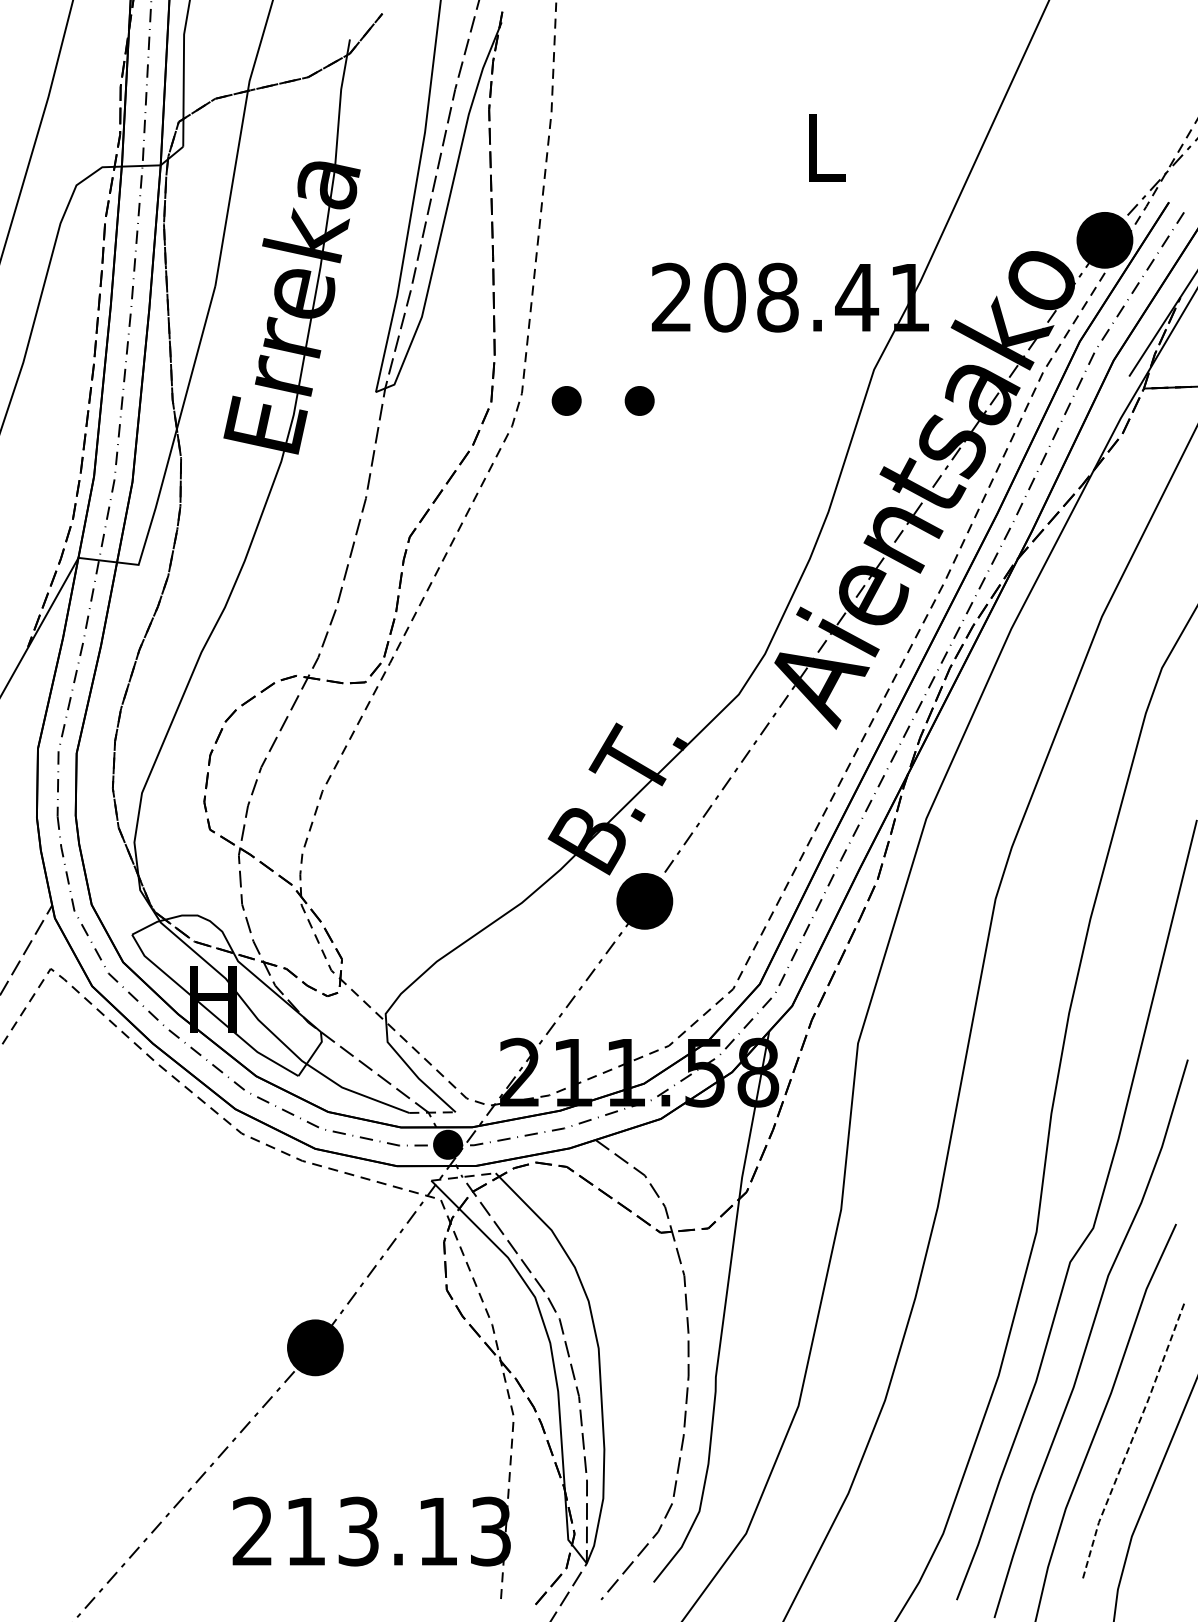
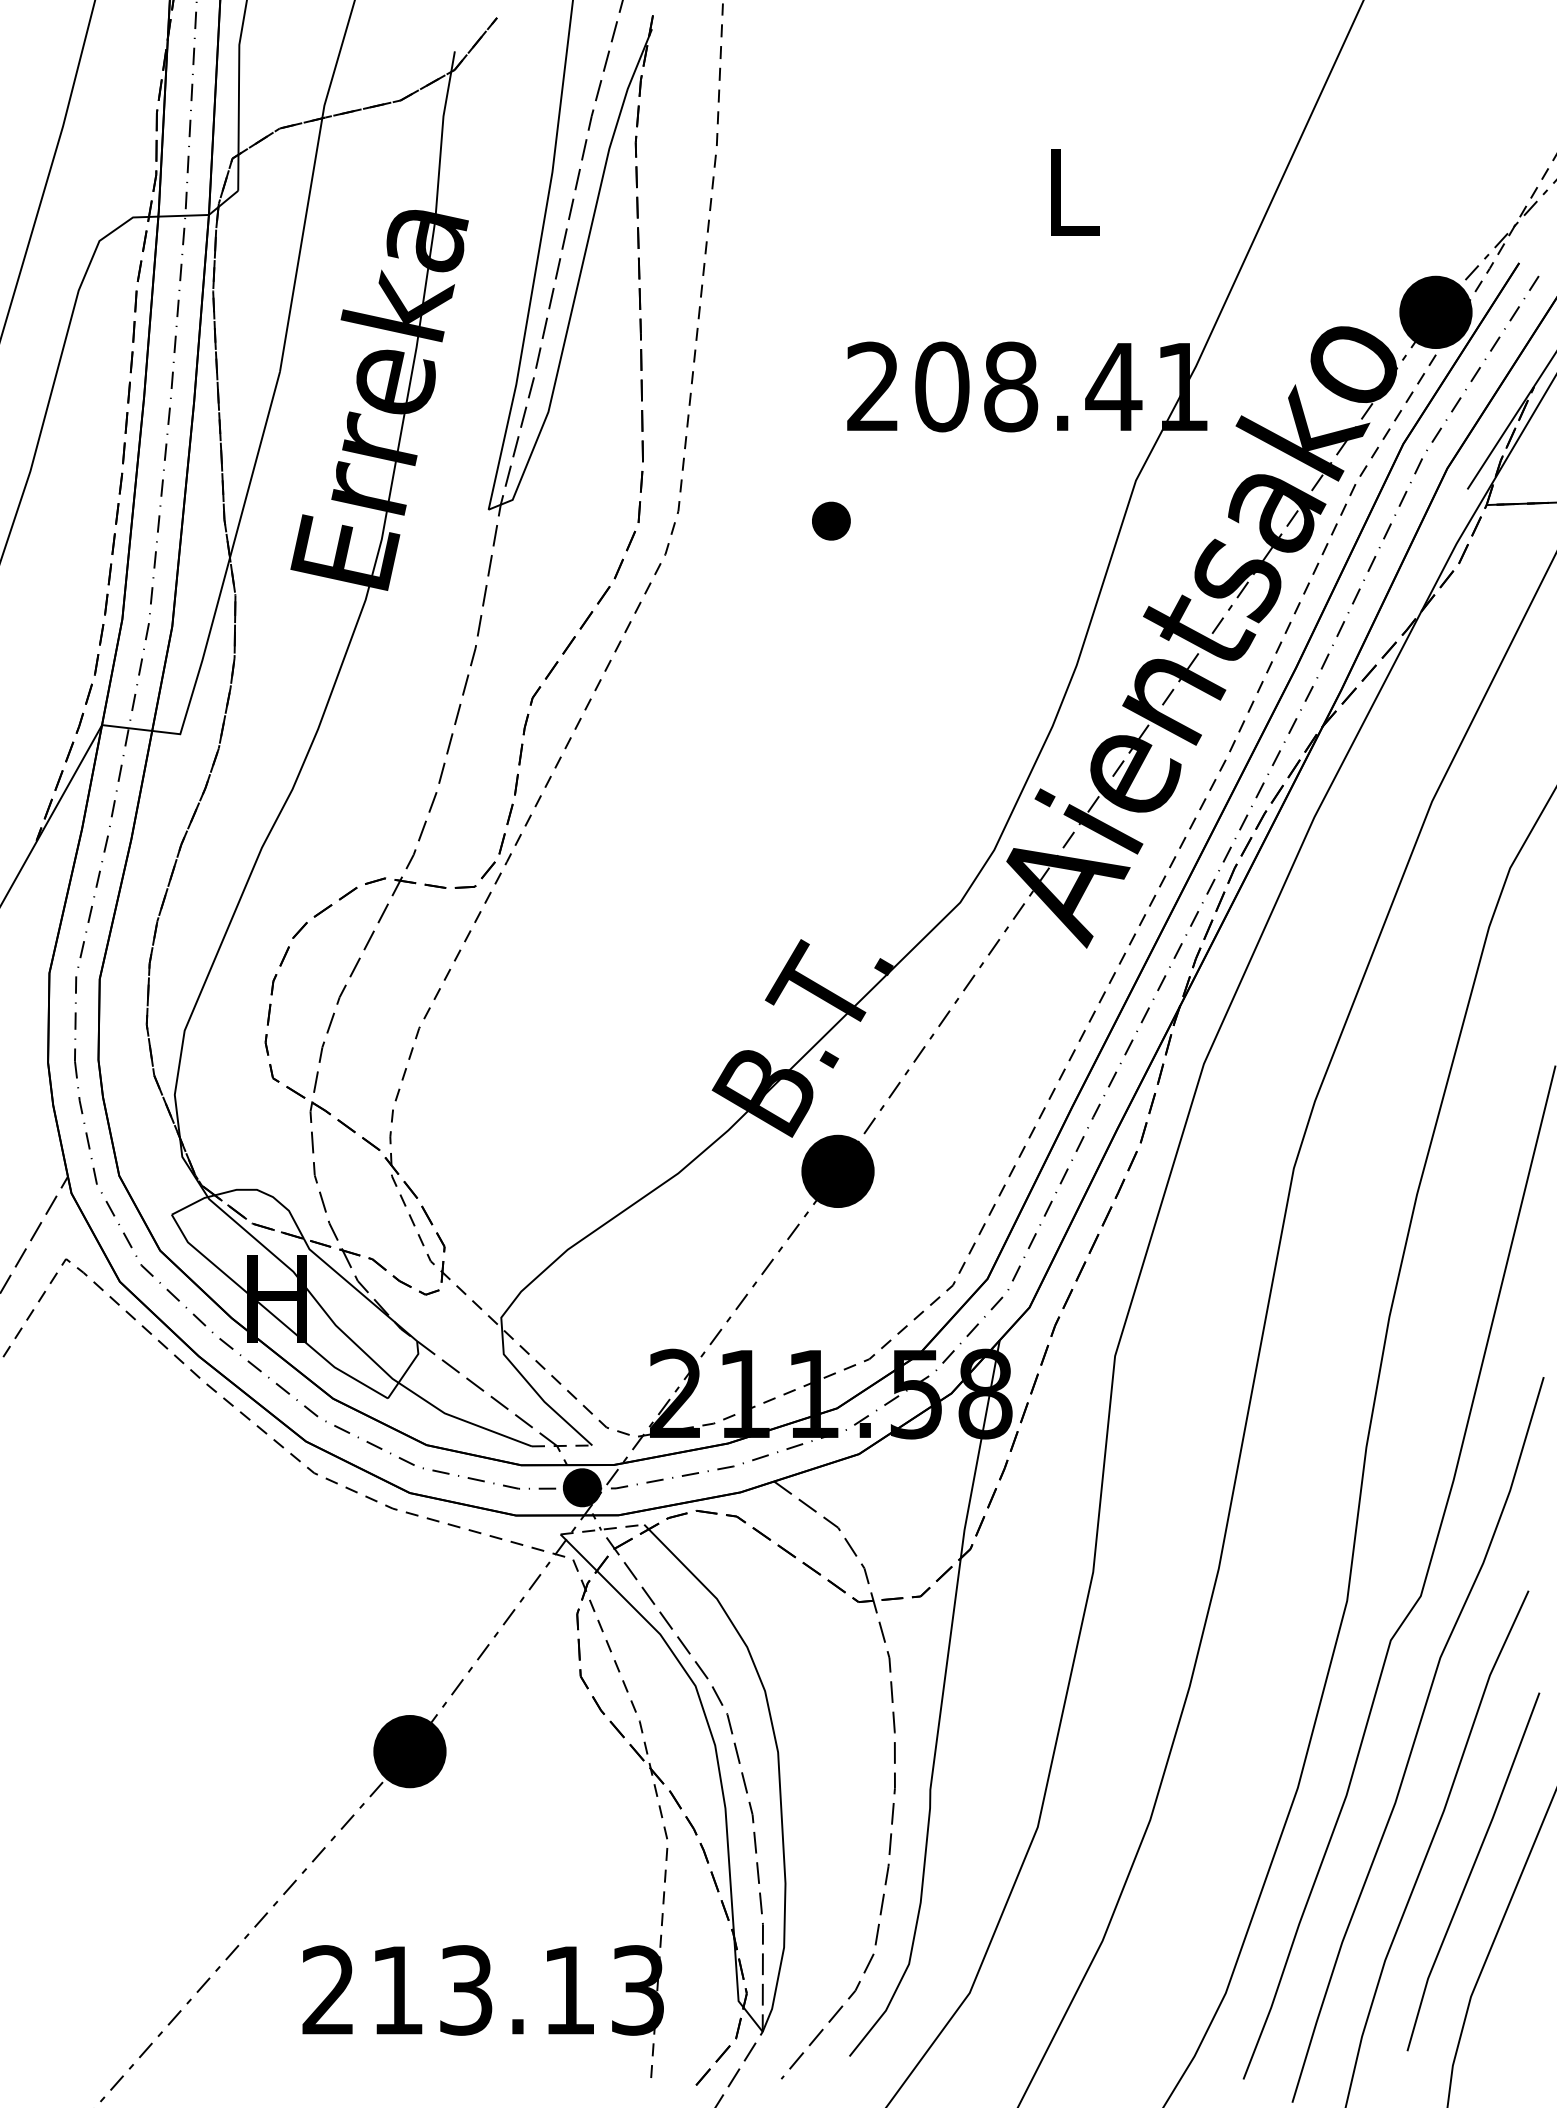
part: (566, 400) -> (736, 520), removed
line: (1132, 1439) -> (1471, 1870), dashed -> solid

